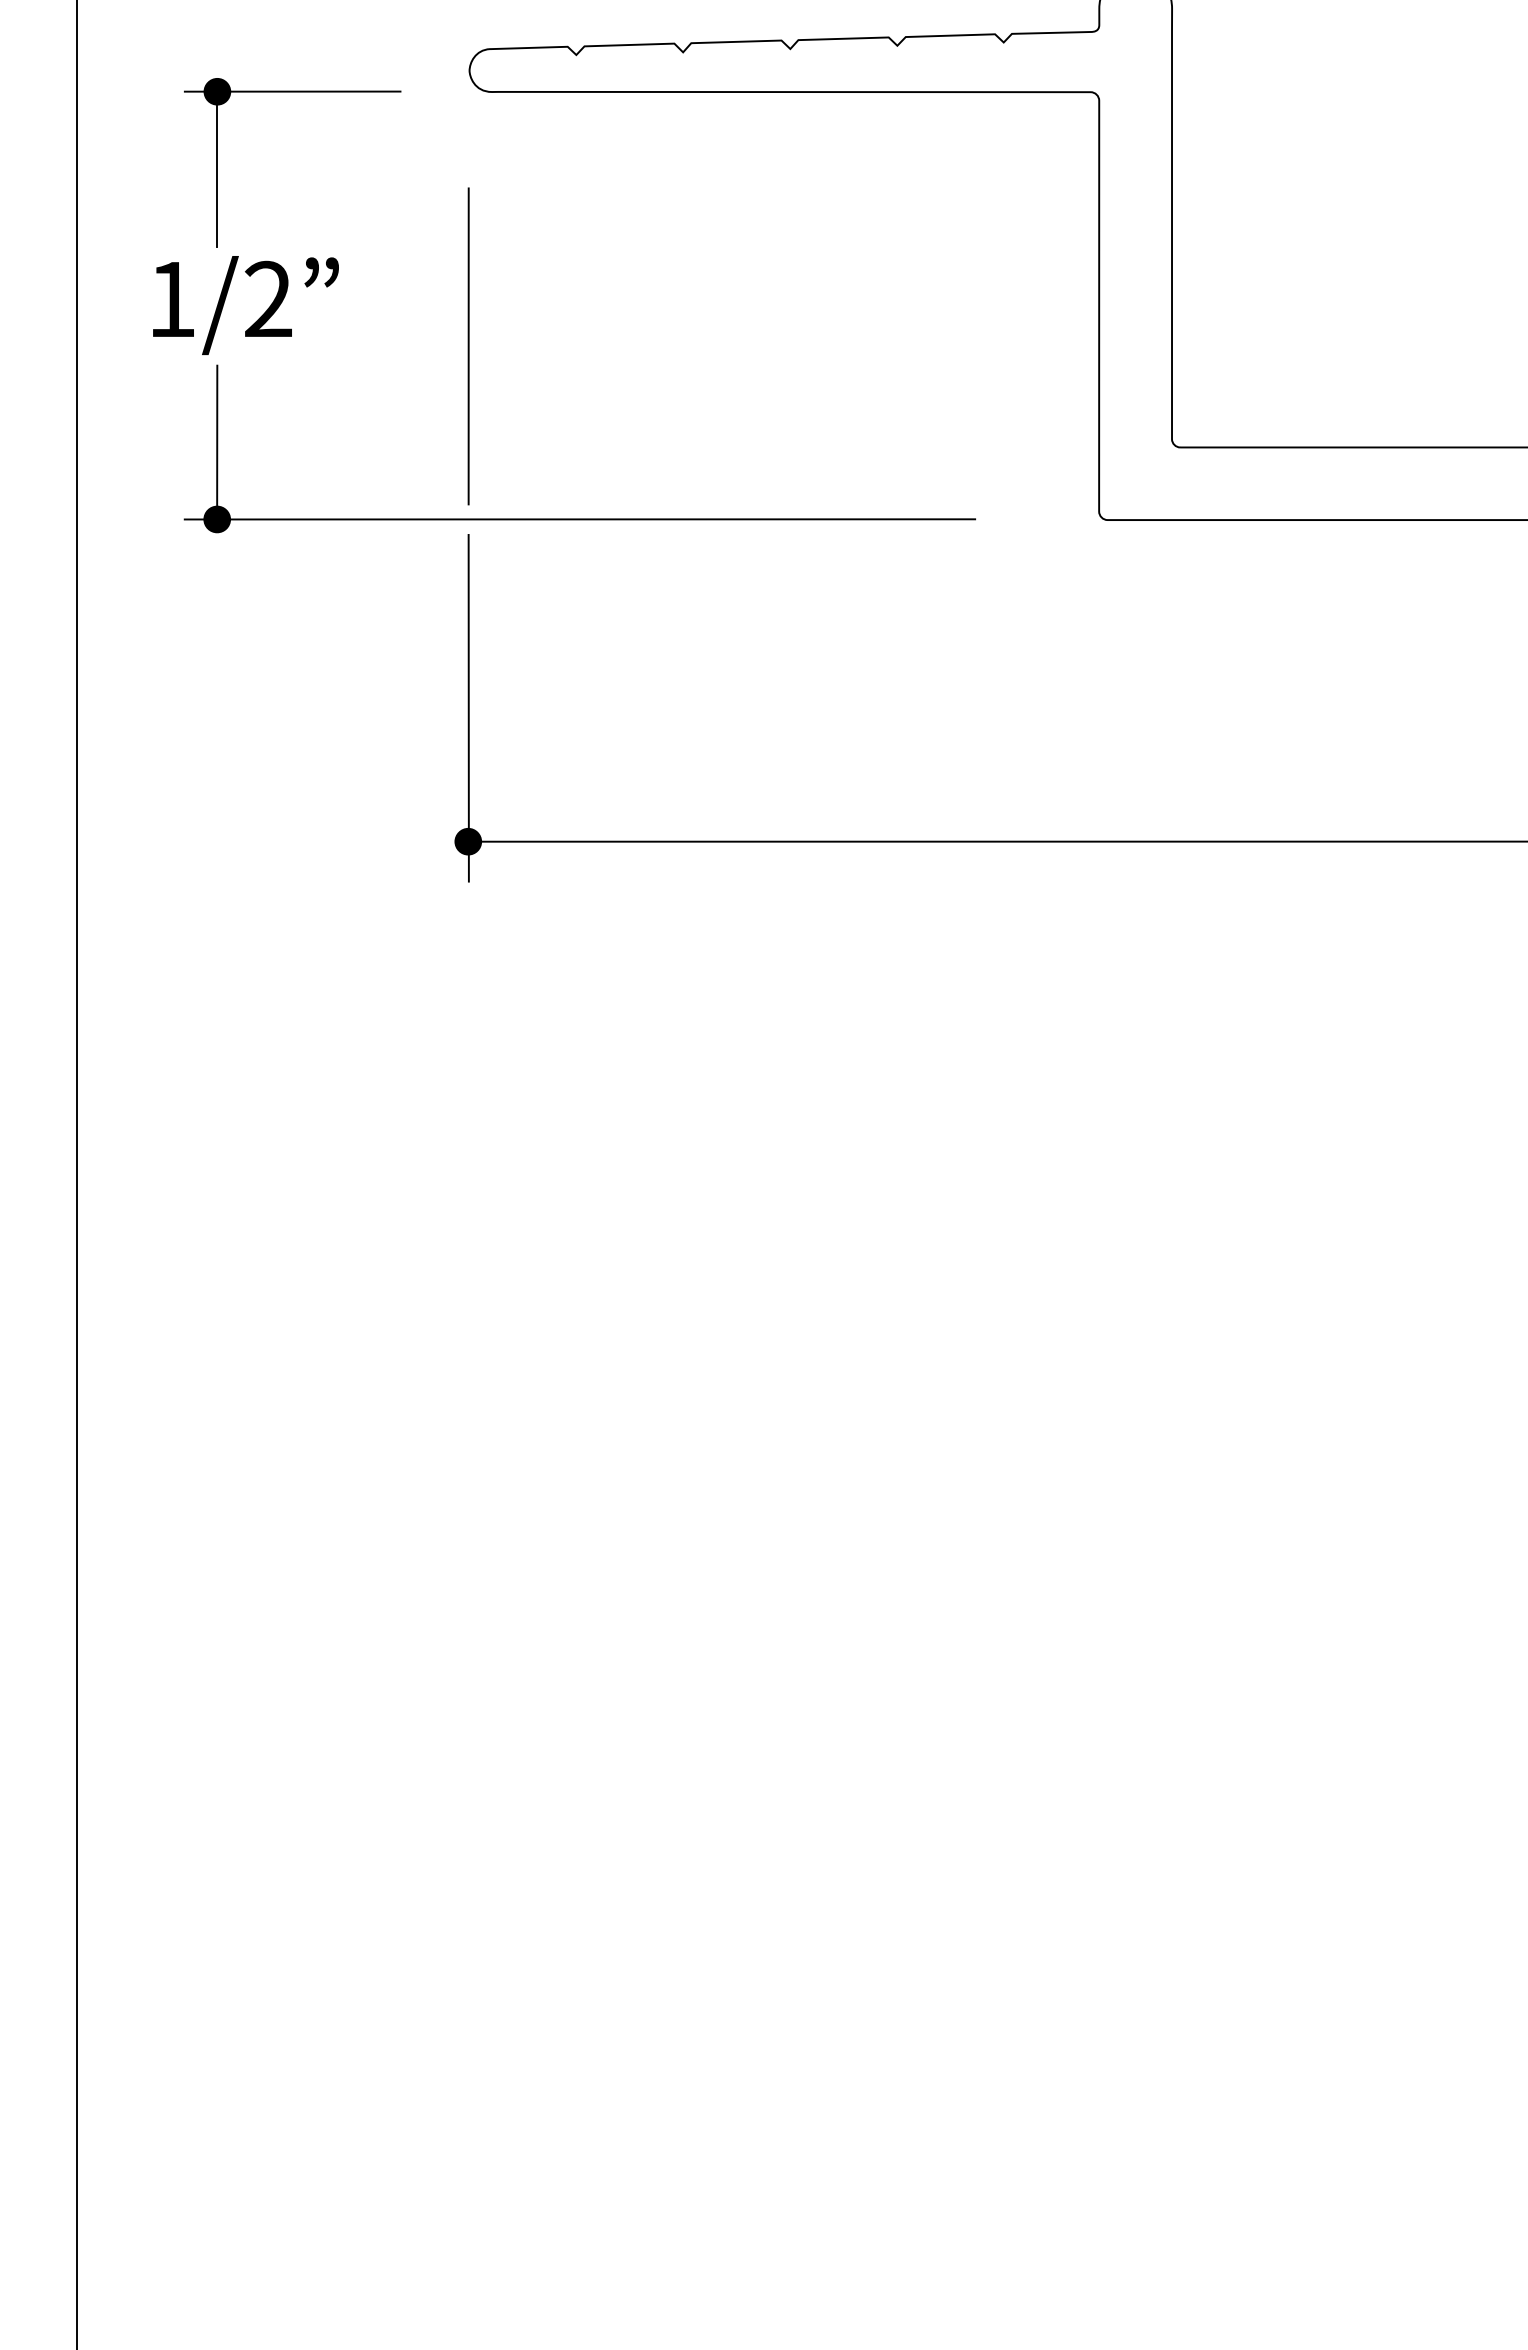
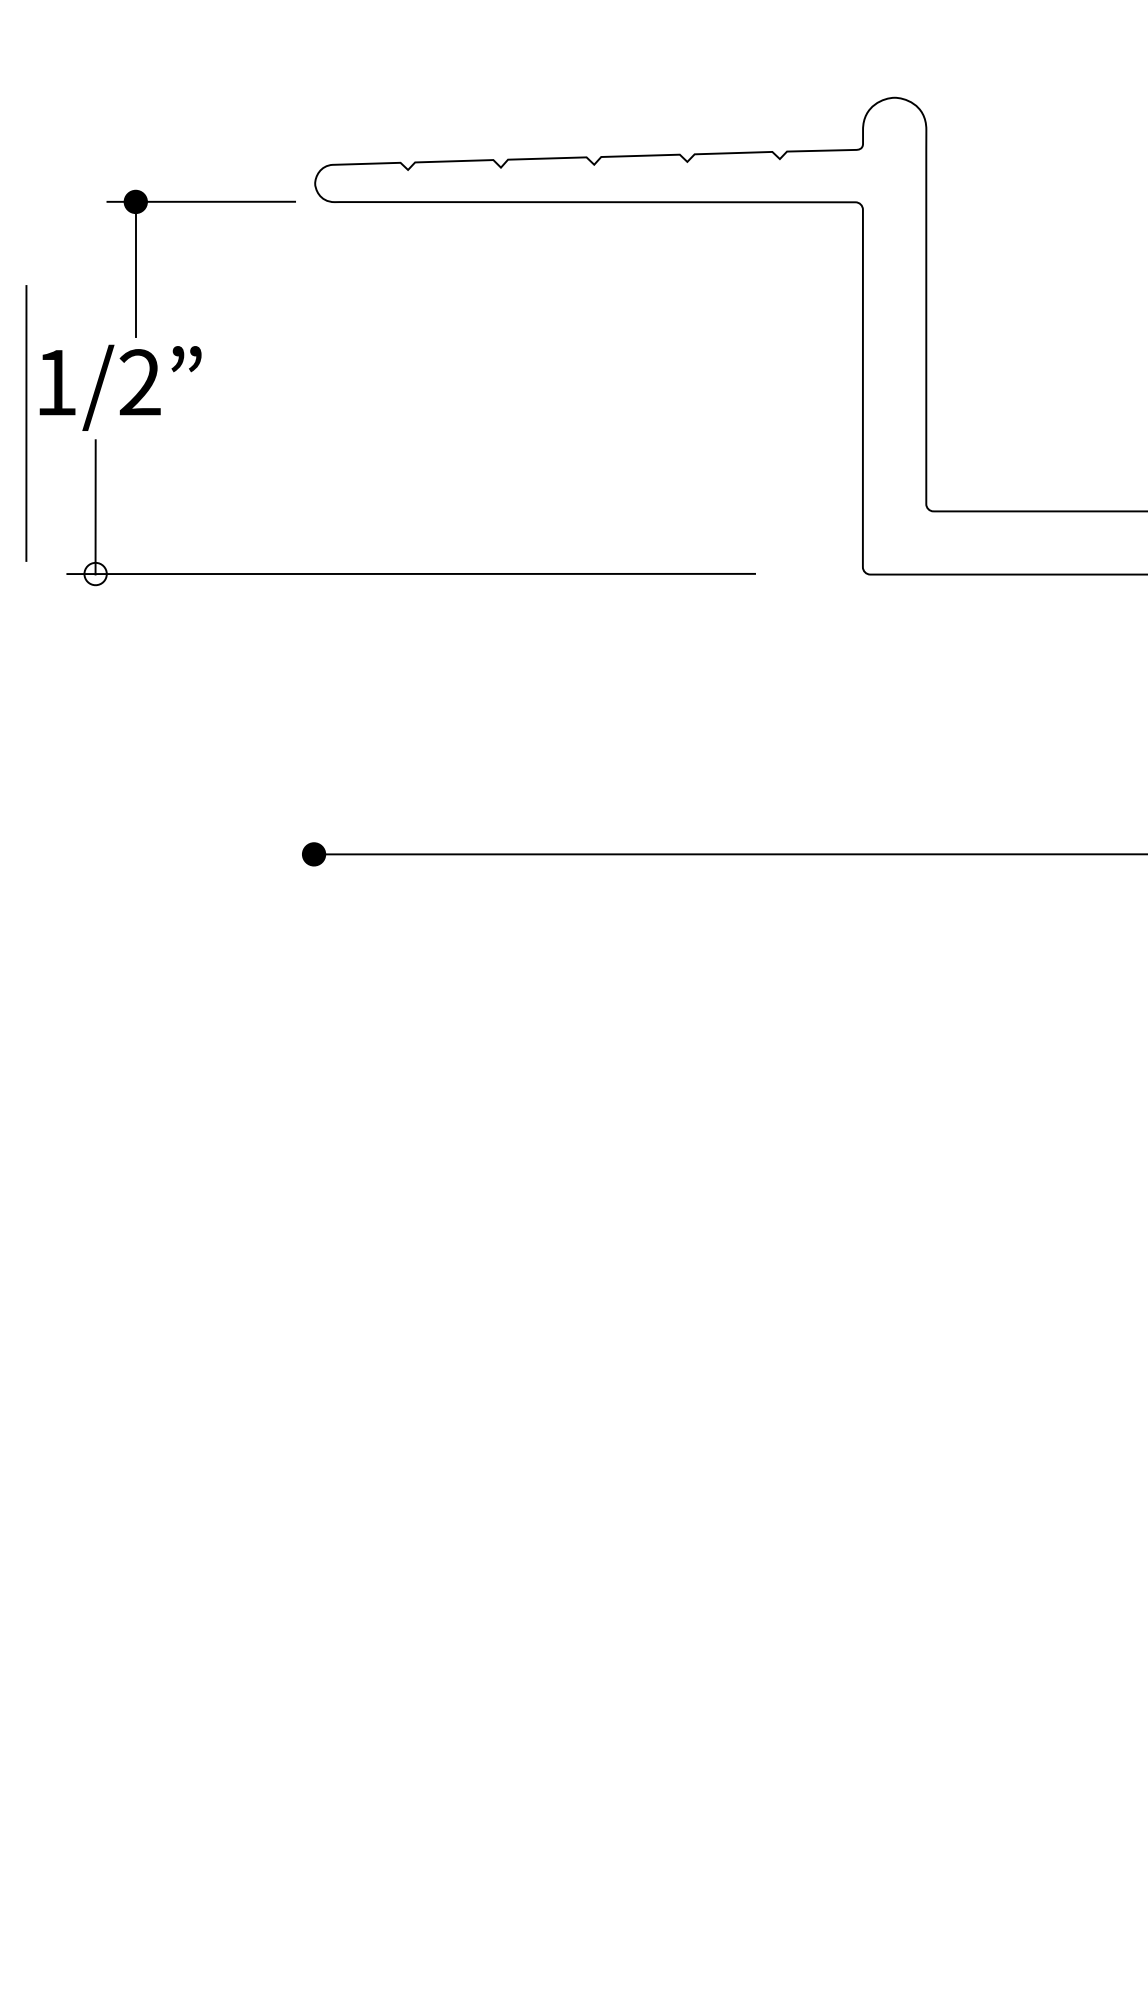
part: (292, 92) -> (201, 202), moved
line: (468, 346) -> (26, 423), moved
fill: (217, 519) -> (95, 574), removed
line: (468, 707) -> (314, 737), removed

